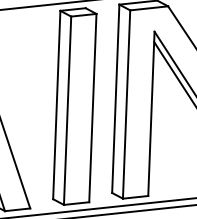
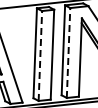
line: (126, 105) -> (68, 53), solid -> dashed
line: (67, 111) -> (40, 56), solid -> dashed

